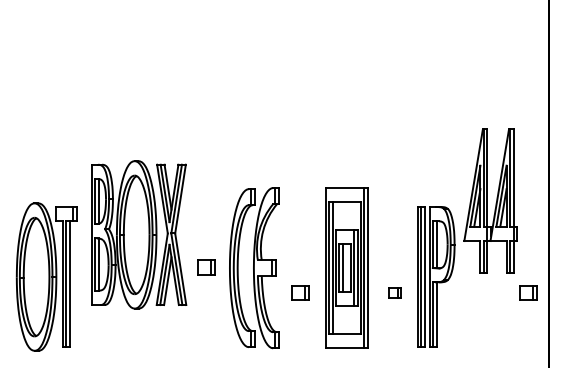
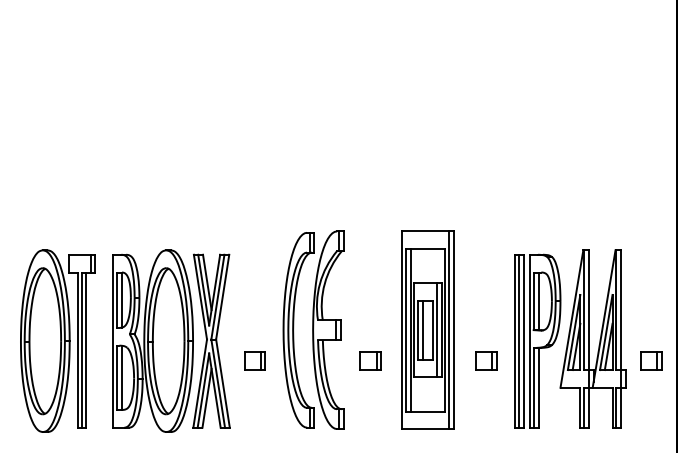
part: (490, 201) -> (592, 338), moved
part: (138, 234) -> (171, 340), moved
part: (206, 266) -> (254, 360), moved
part: (394, 292) -> (486, 360), size x1.43

